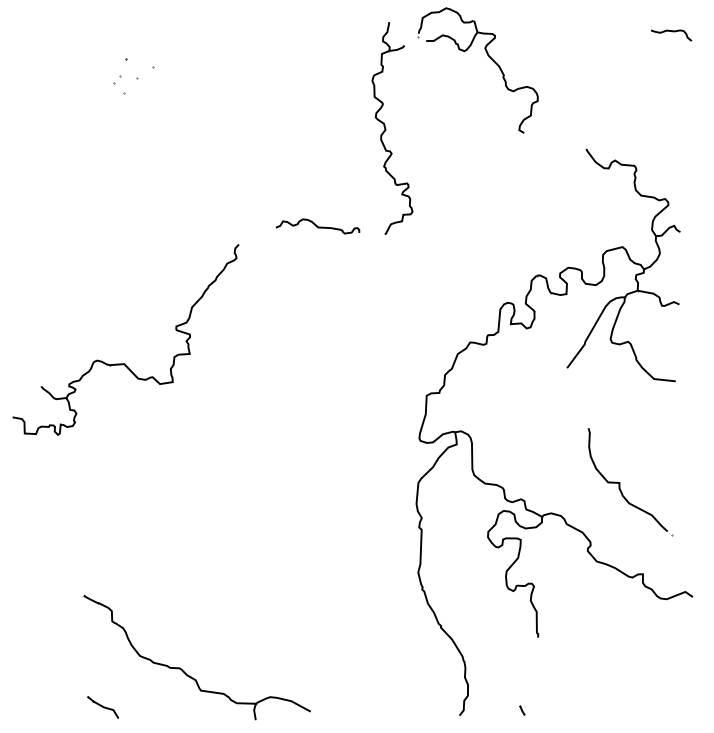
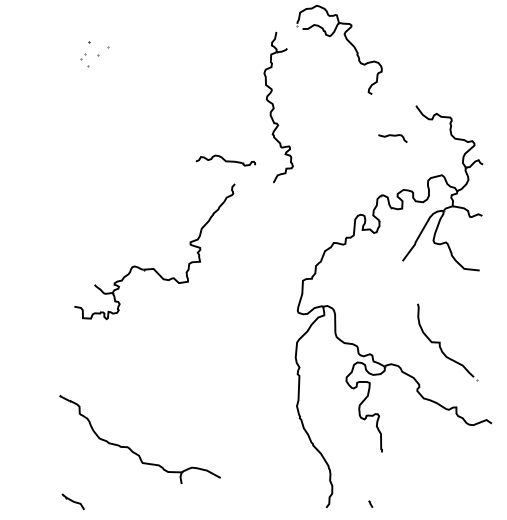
curve: (672, 32) -> (393, 136), moved
part: (392, 128) -> (278, 107), moved
part: (125, 363) -> (154, 268), moved
part: (183, 670) -> (130, 448), moved

